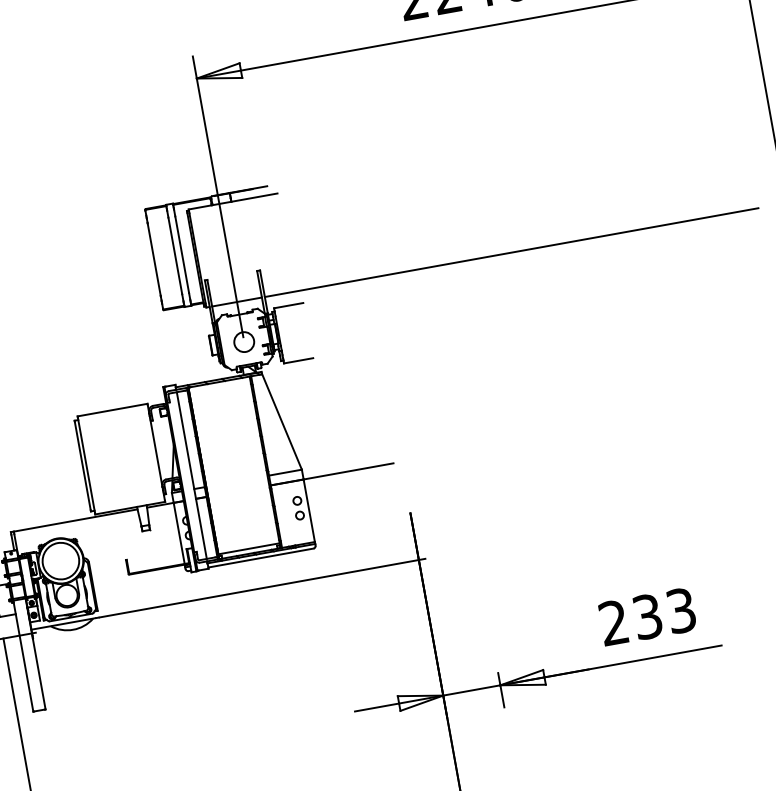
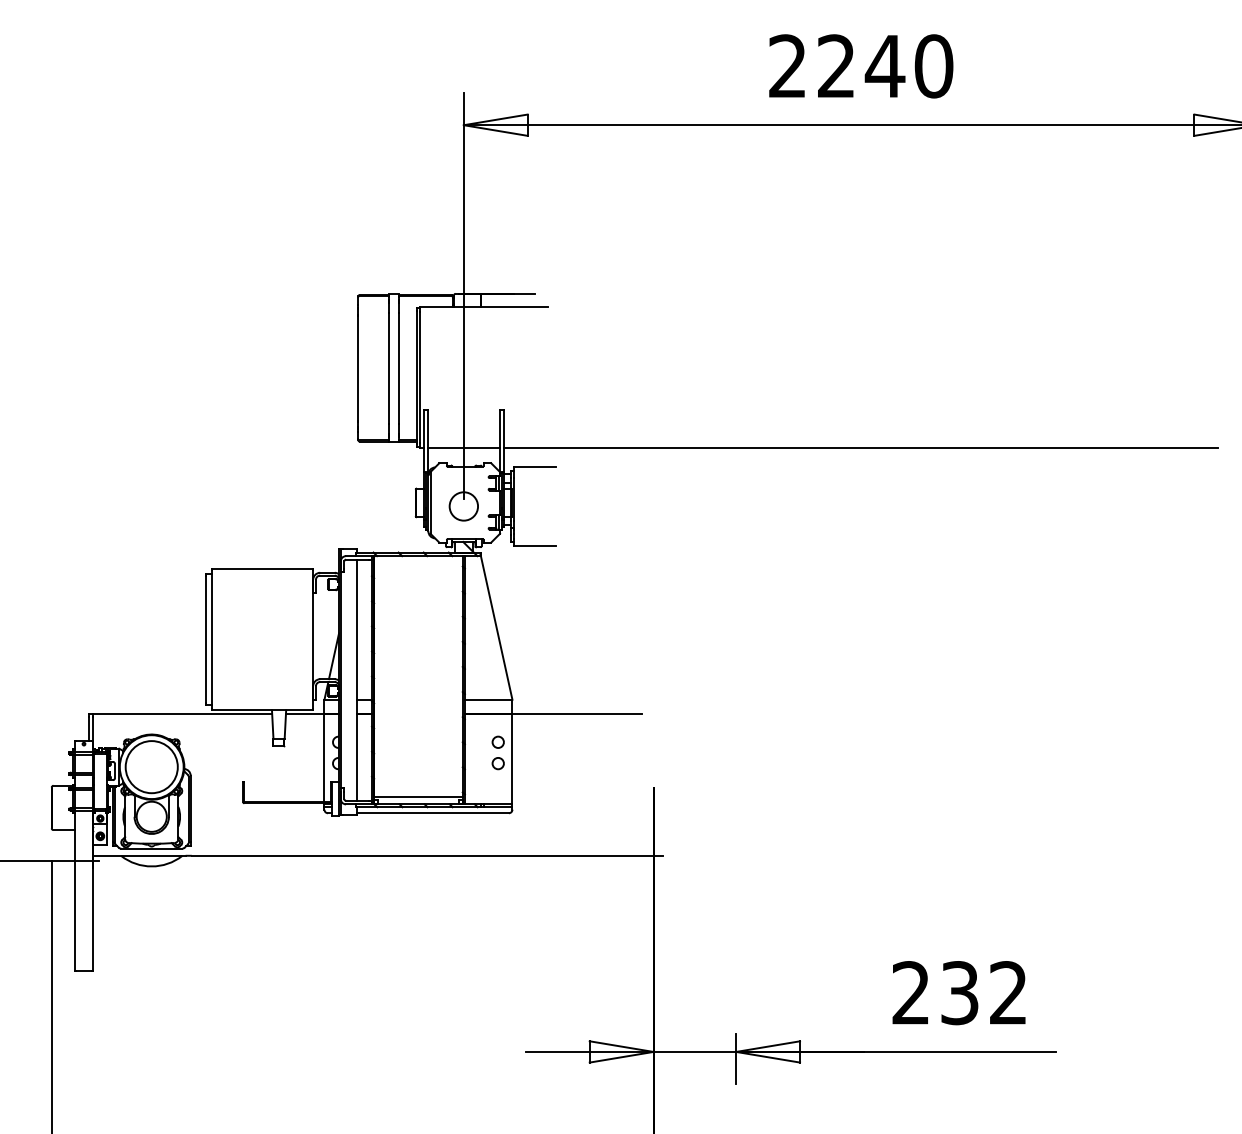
text: (681, 611) -> (1008, 993), 233 -> 232

